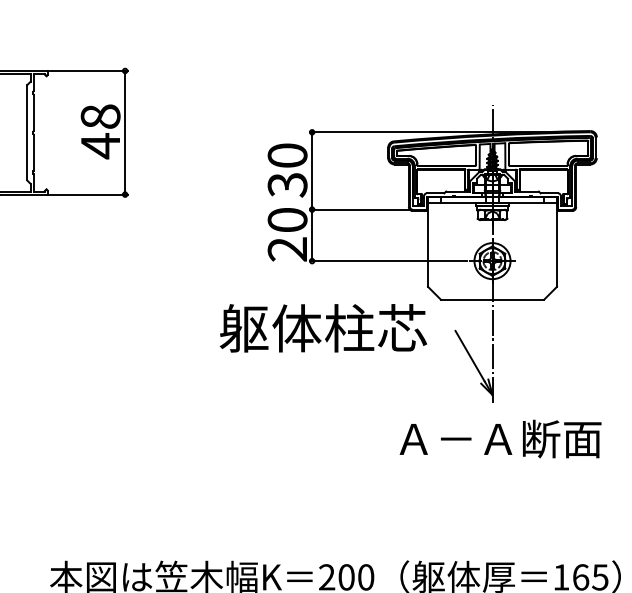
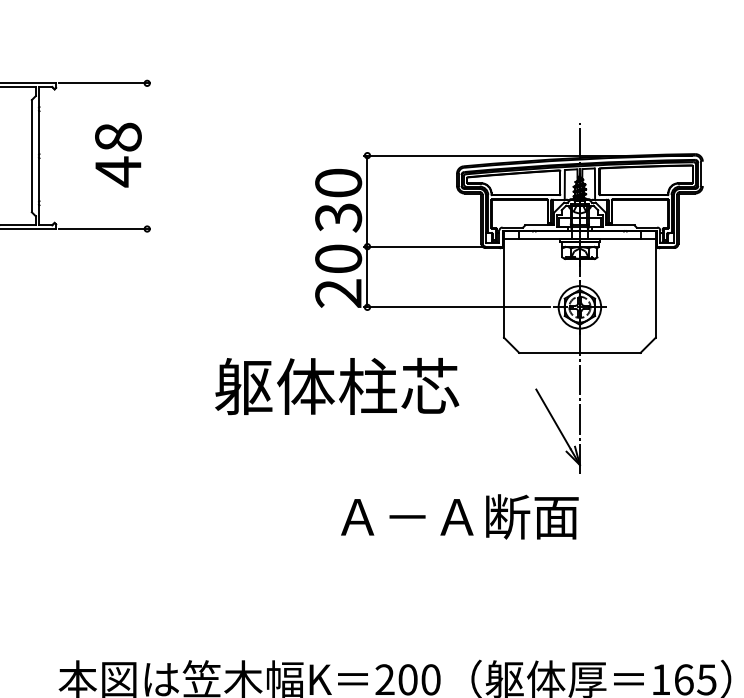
line: (125, 132) -> (147, 155), removed
text: (322, 328) -> (336, 386), moved
text: (500, 438) -> (459, 516), moved

